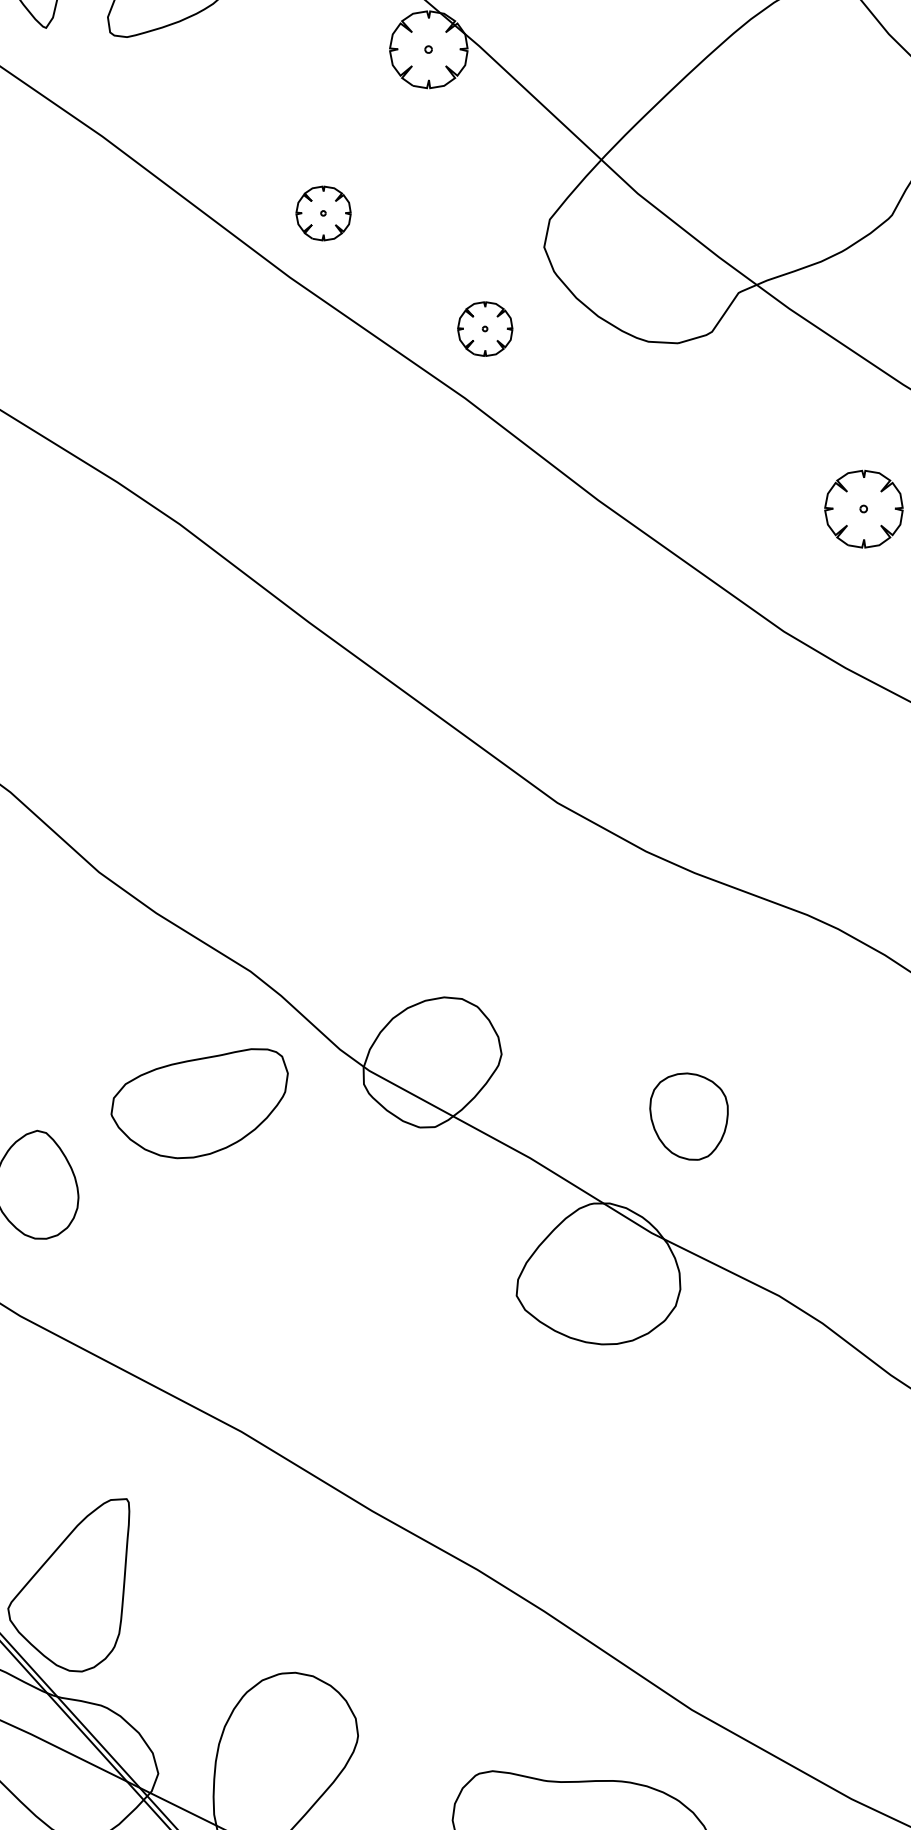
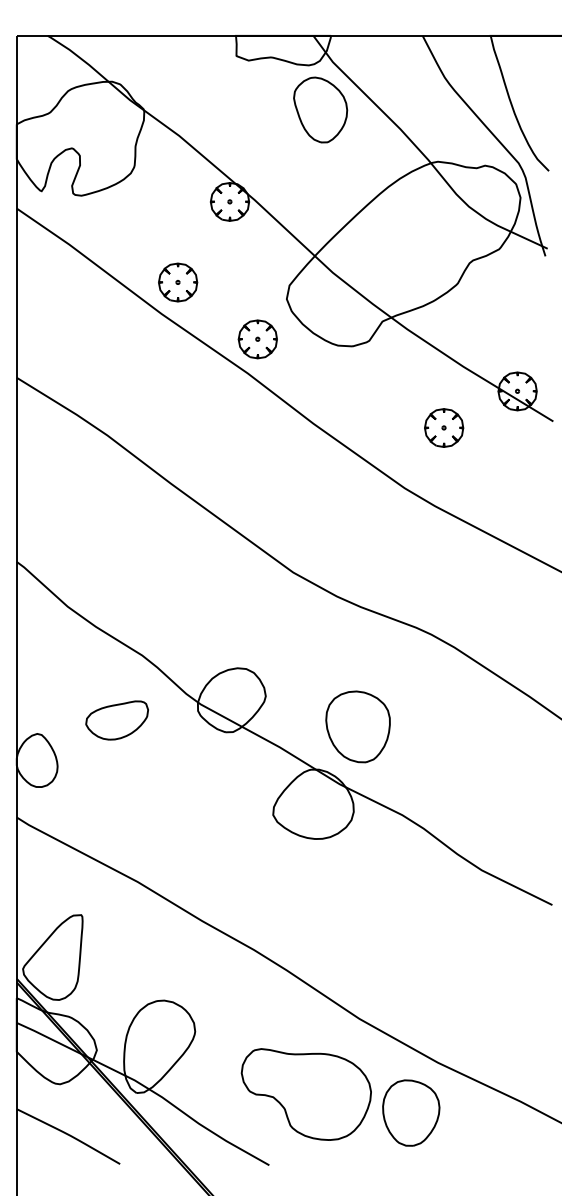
part: (324, 213) -> (178, 282), size x1.43
part: (484, 329) -> (257, 339), size x1.43
part: (198, 1103) -> (116, 720), size x0.71
part: (687, 1115) -> (357, 726), size x1.67

